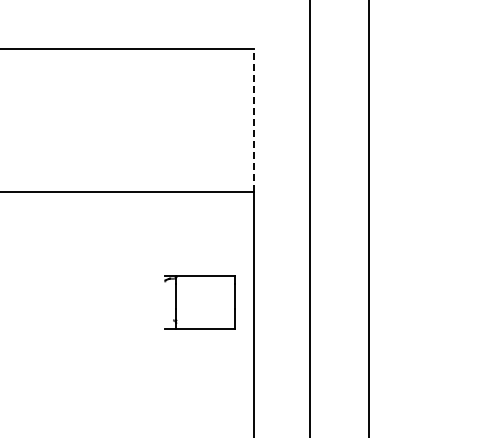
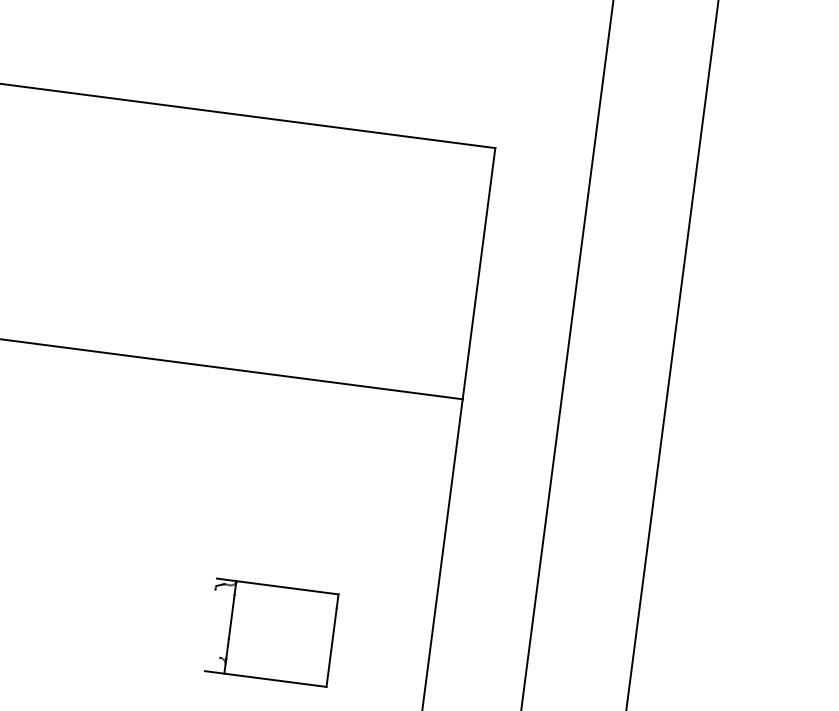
line: (254, 120) -> (479, 273), dashed -> solid
part: (199, 302) -> (270, 632), moved

